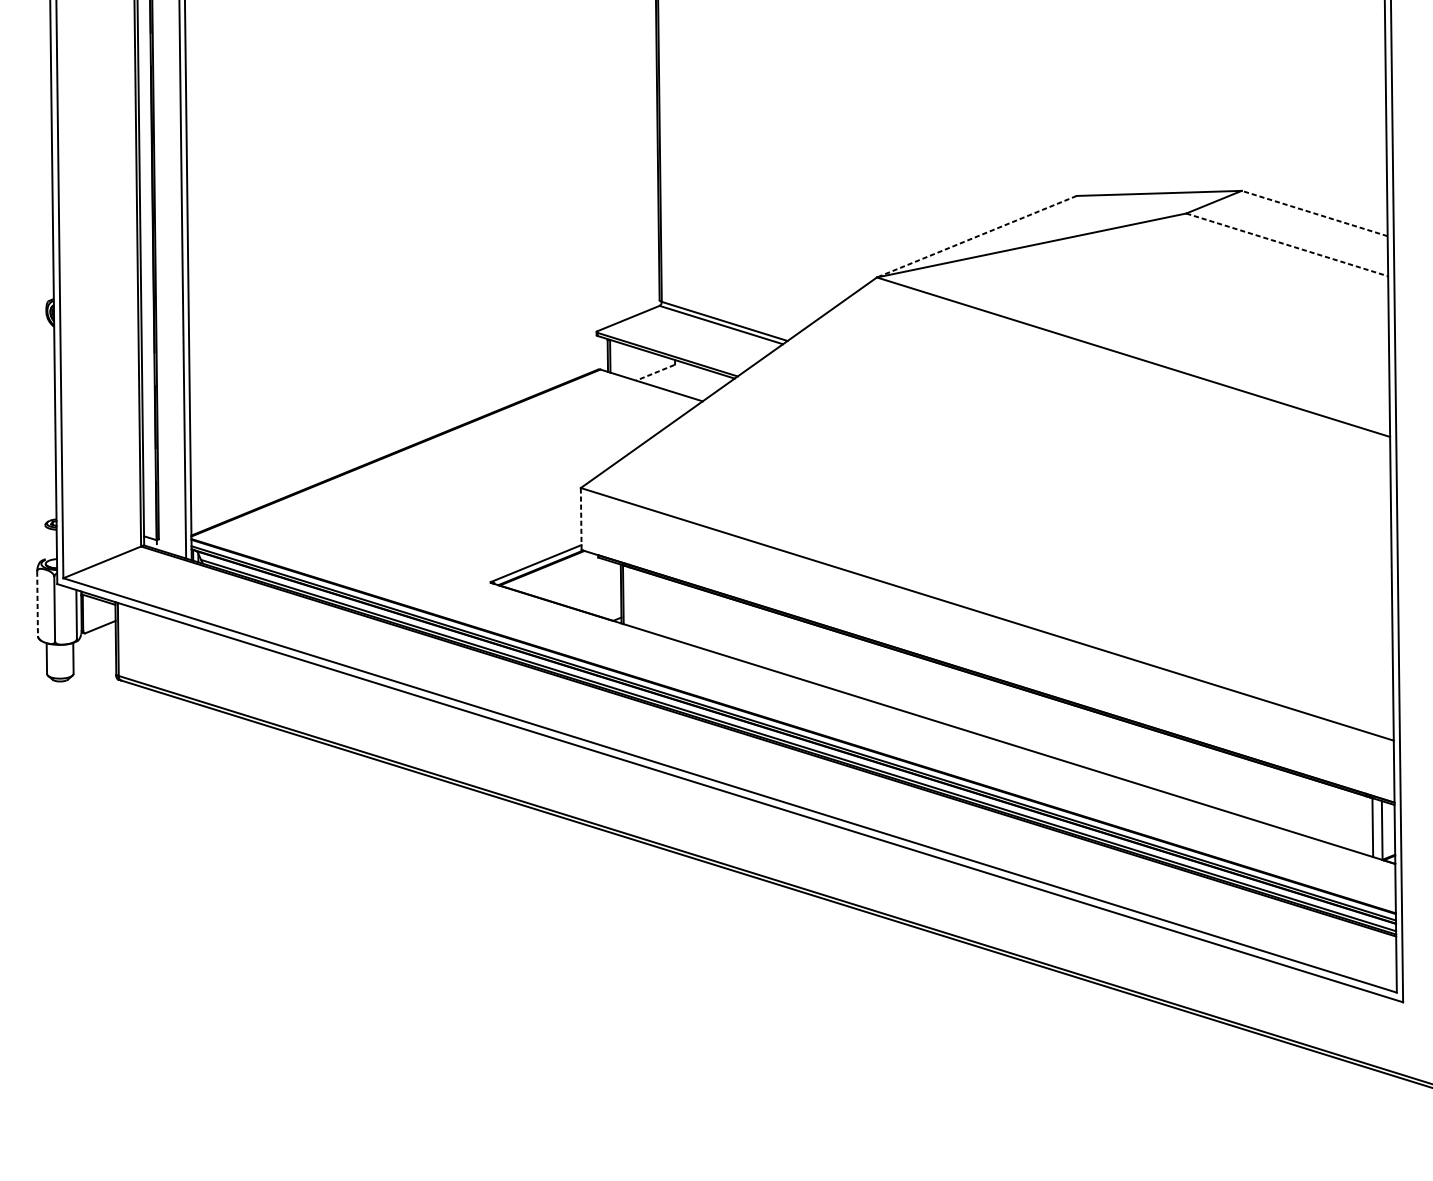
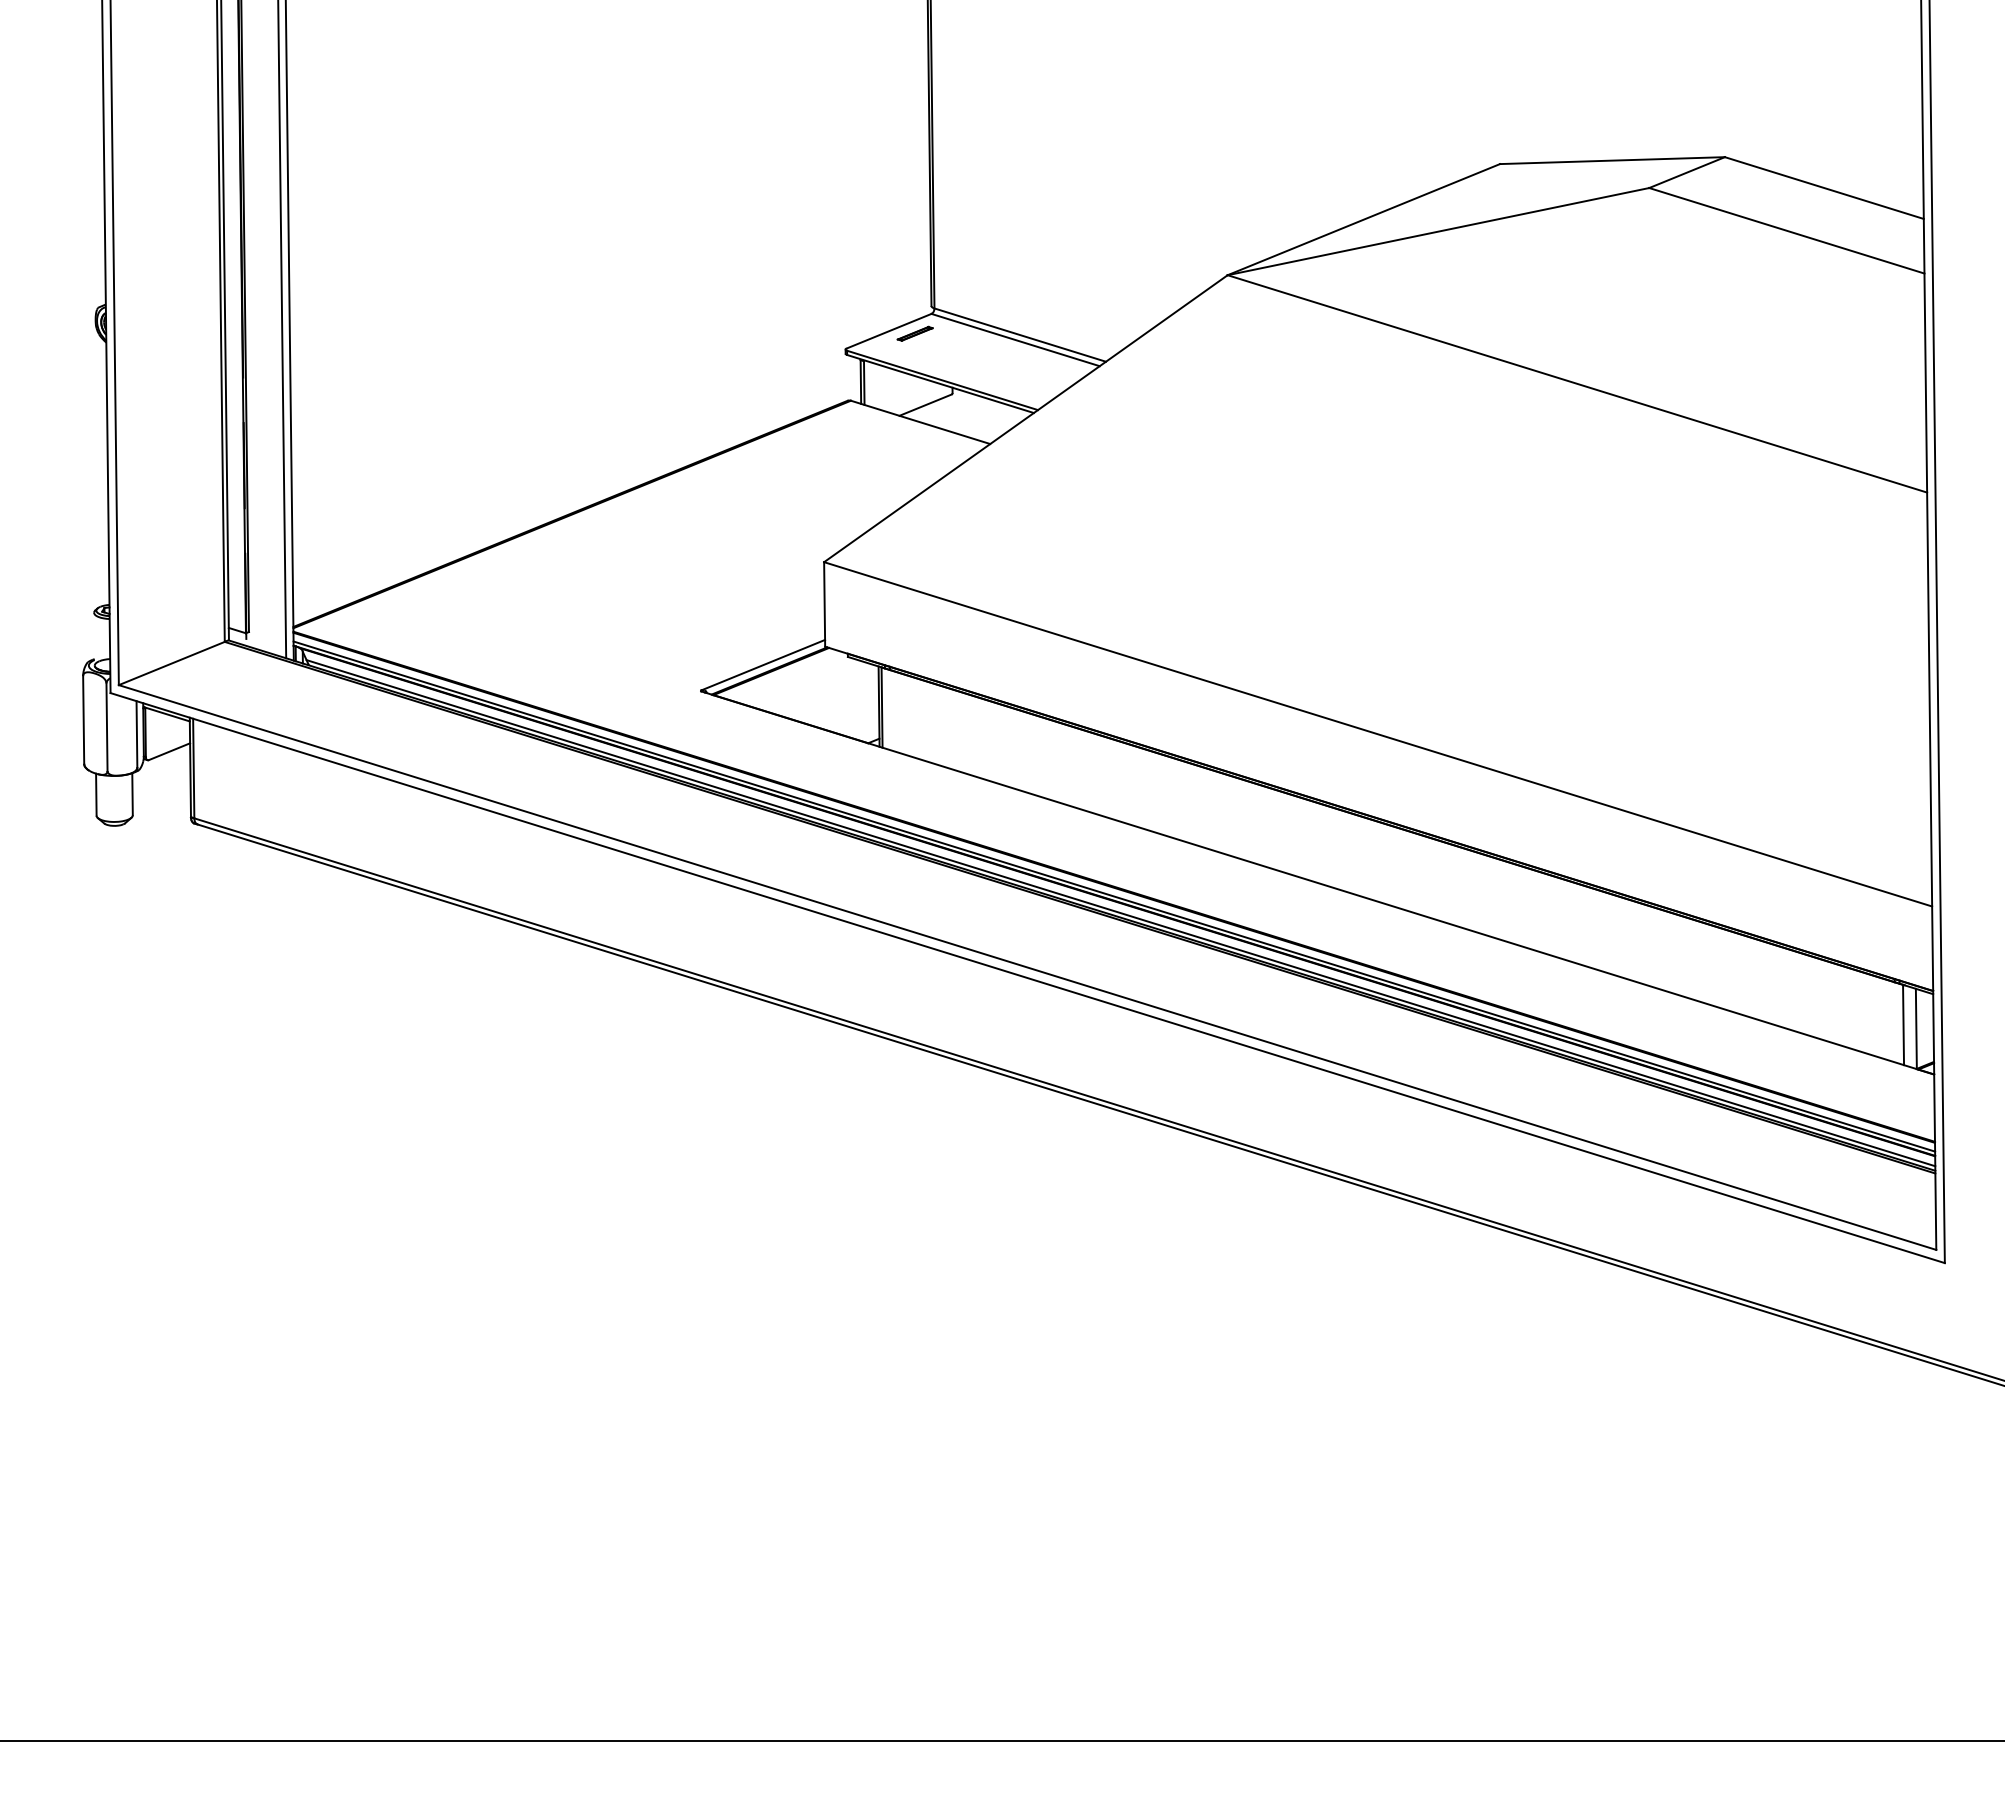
line: (1314, 213) -> (1823, 187), dashed -> solid
line: (976, 236) -> (1363, 219), dashed -> solid
line: (1287, 244) -> (1787, 230), dashed -> solid
part: (647, 320) -> (914, 333), added
line: (655, 373) -> (925, 405), dashed -> solid
line: (581, 518) -> (824, 603), dashed -> solid
line: (37, 603) -> (83, 719), dashed -> solid

